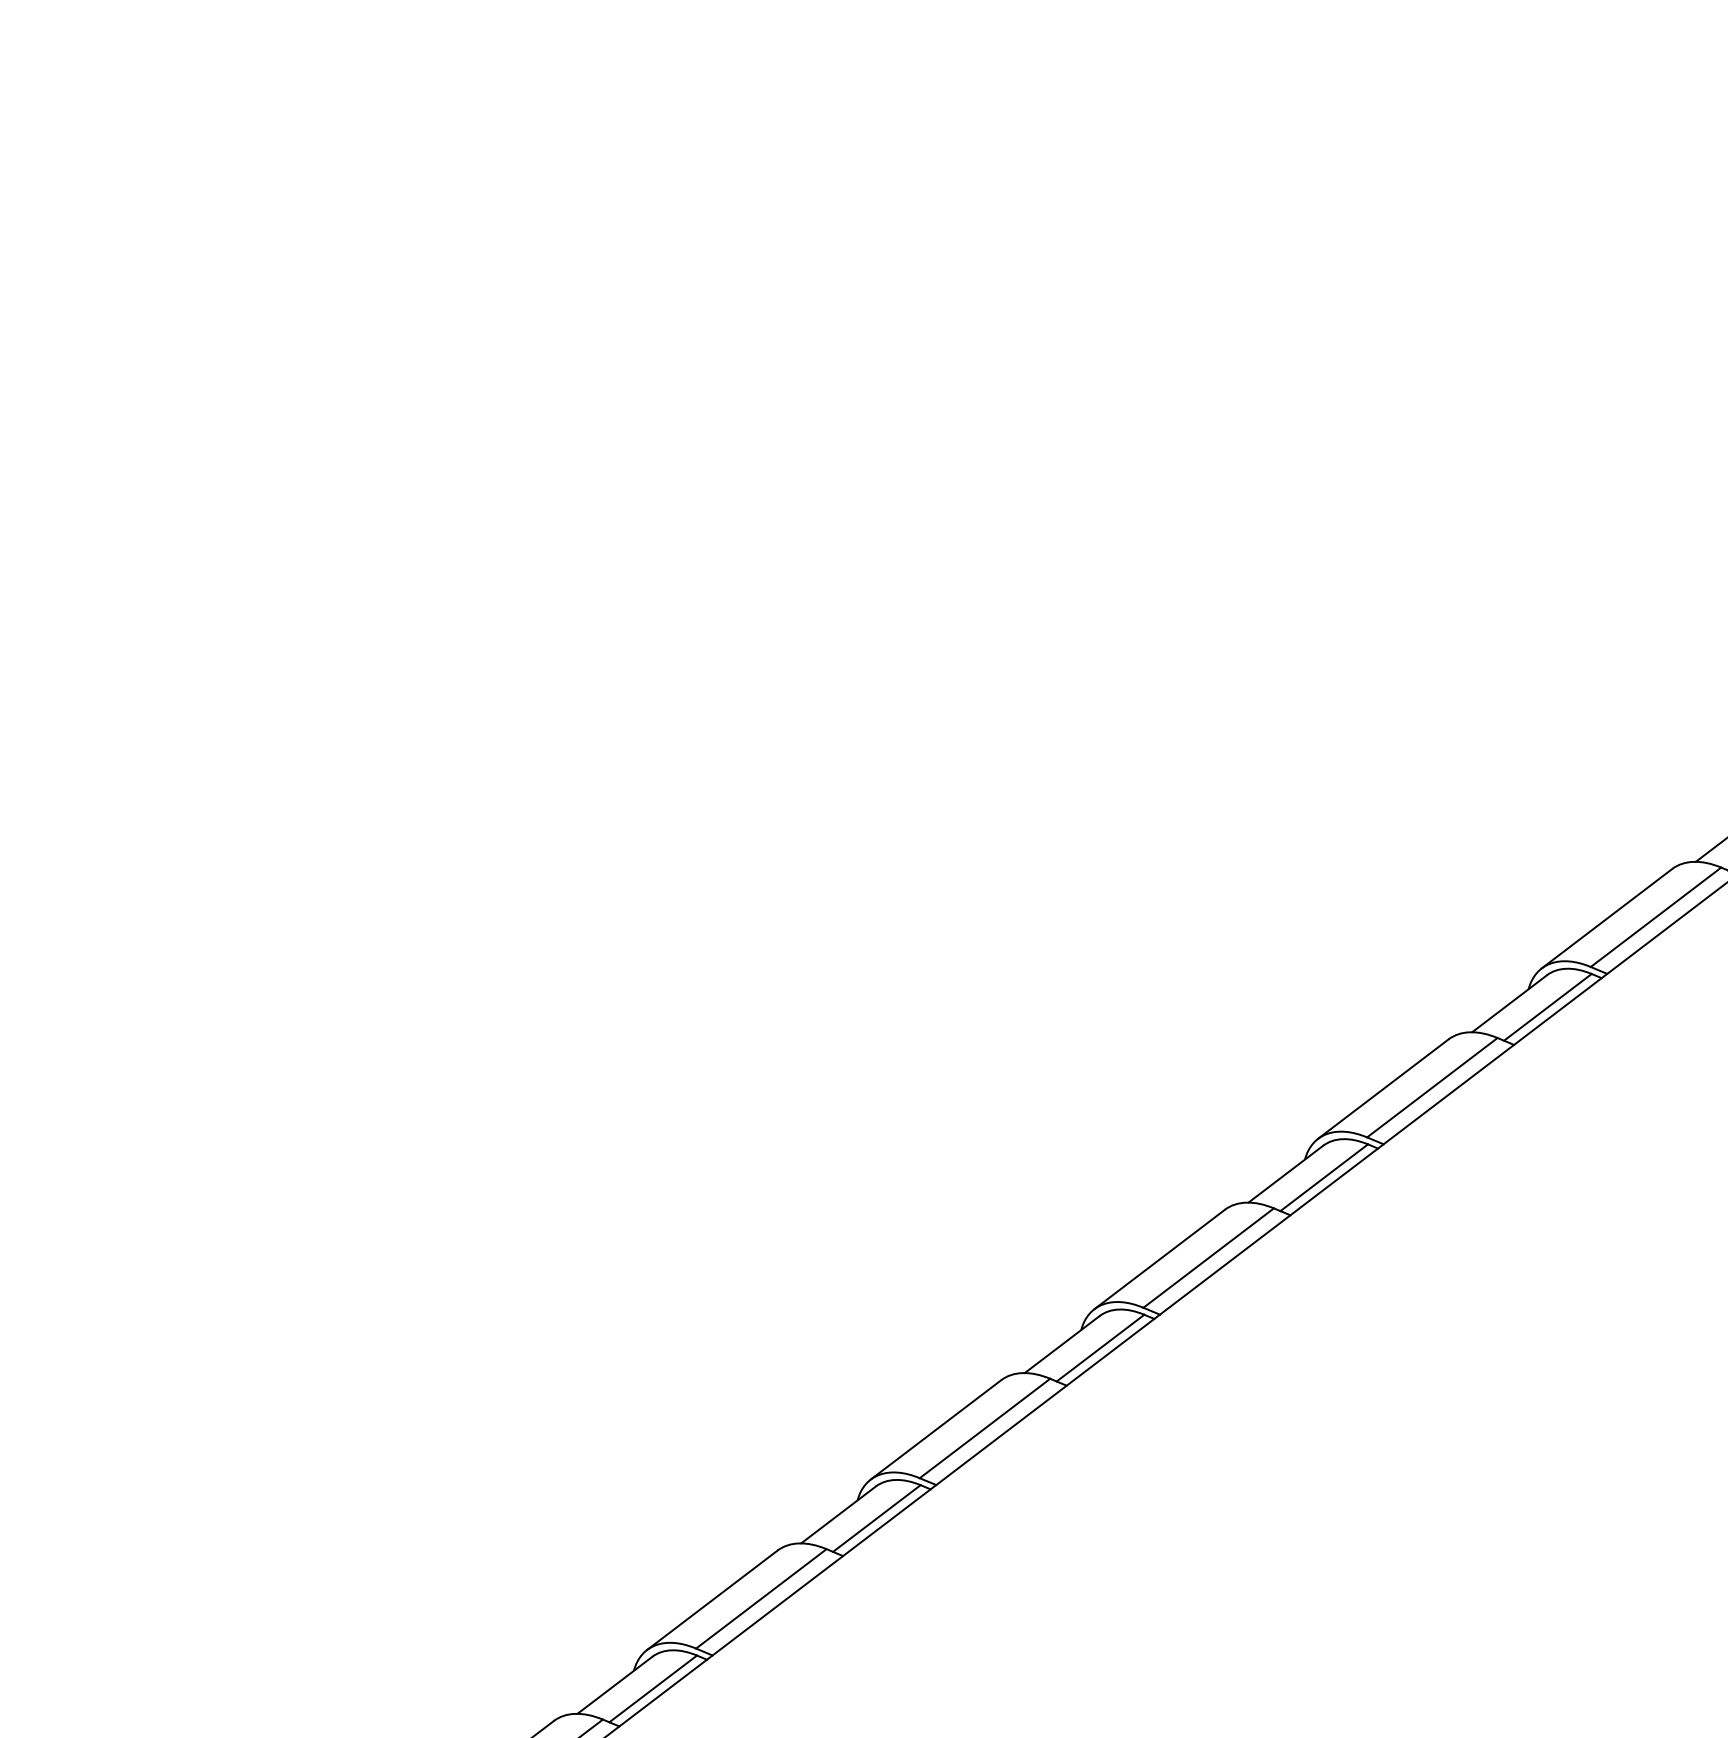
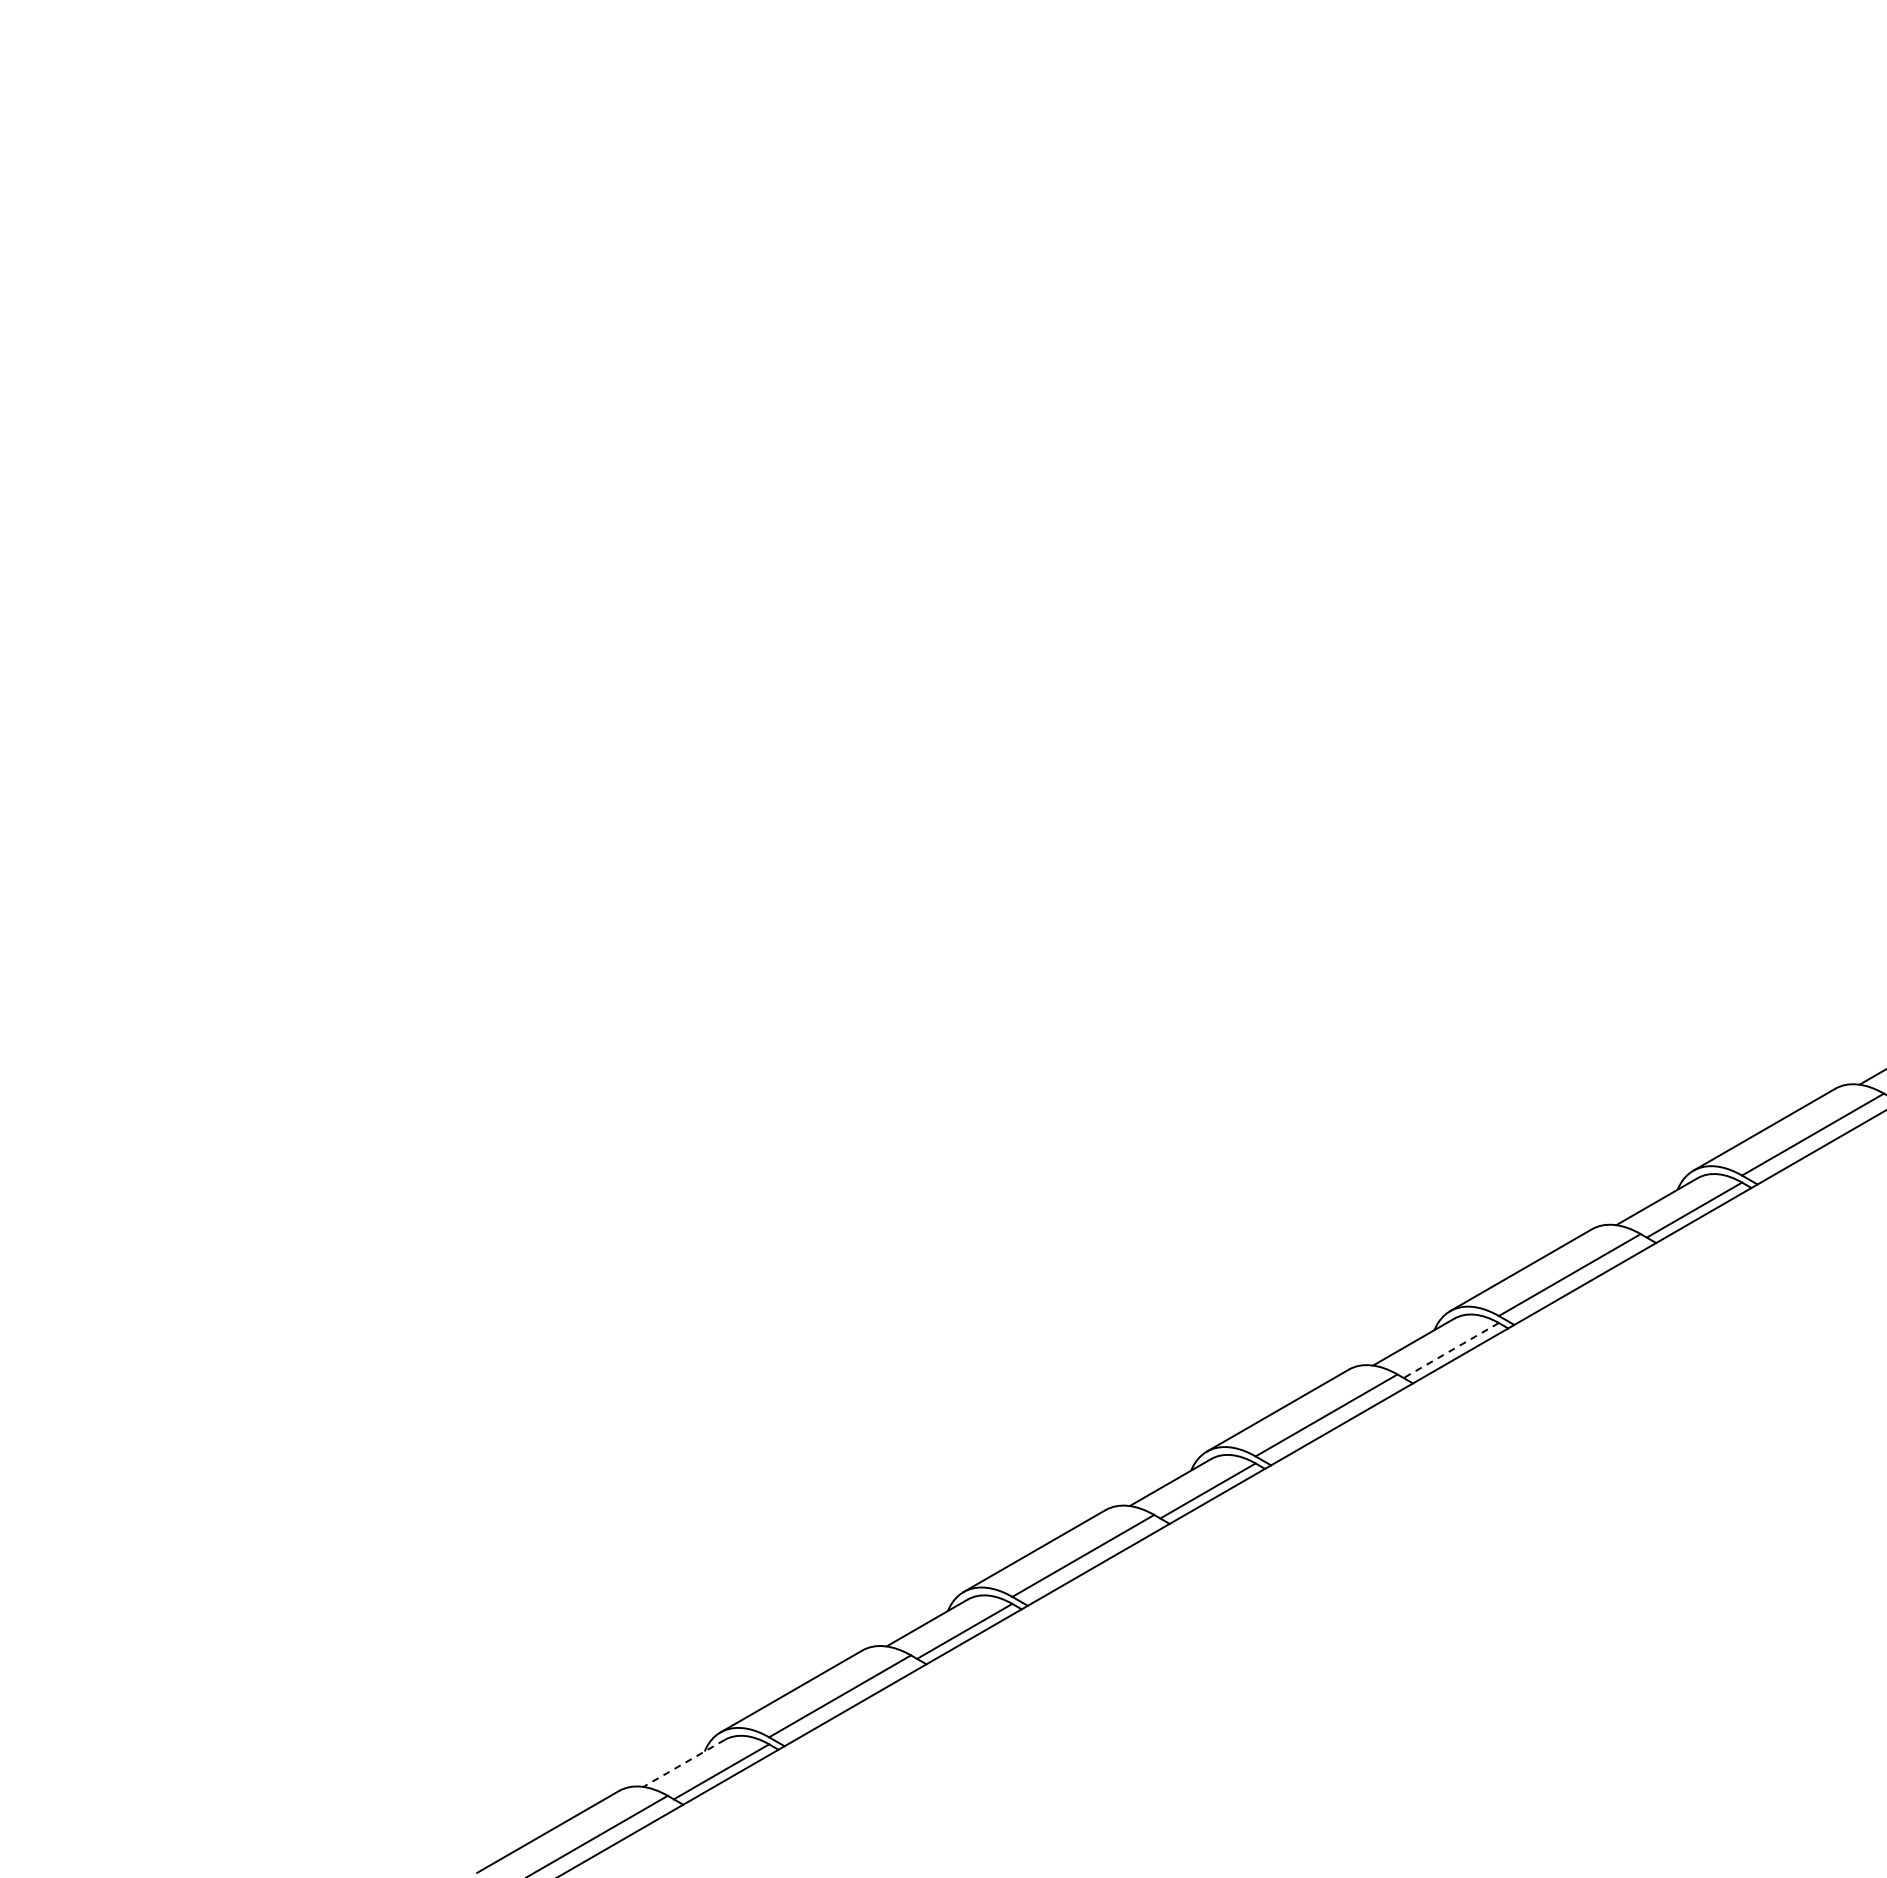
line: (1323, 1177) -> (1450, 1350), solid -> dashed
line: (615, 1685) -> (684, 1763), solid -> dashed

